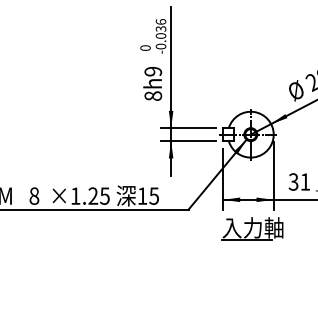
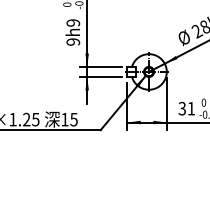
text: (153, 95) -> (73, 41), 8h9 -> 9h9
part: (252, 228) -> (150, 144), removed

